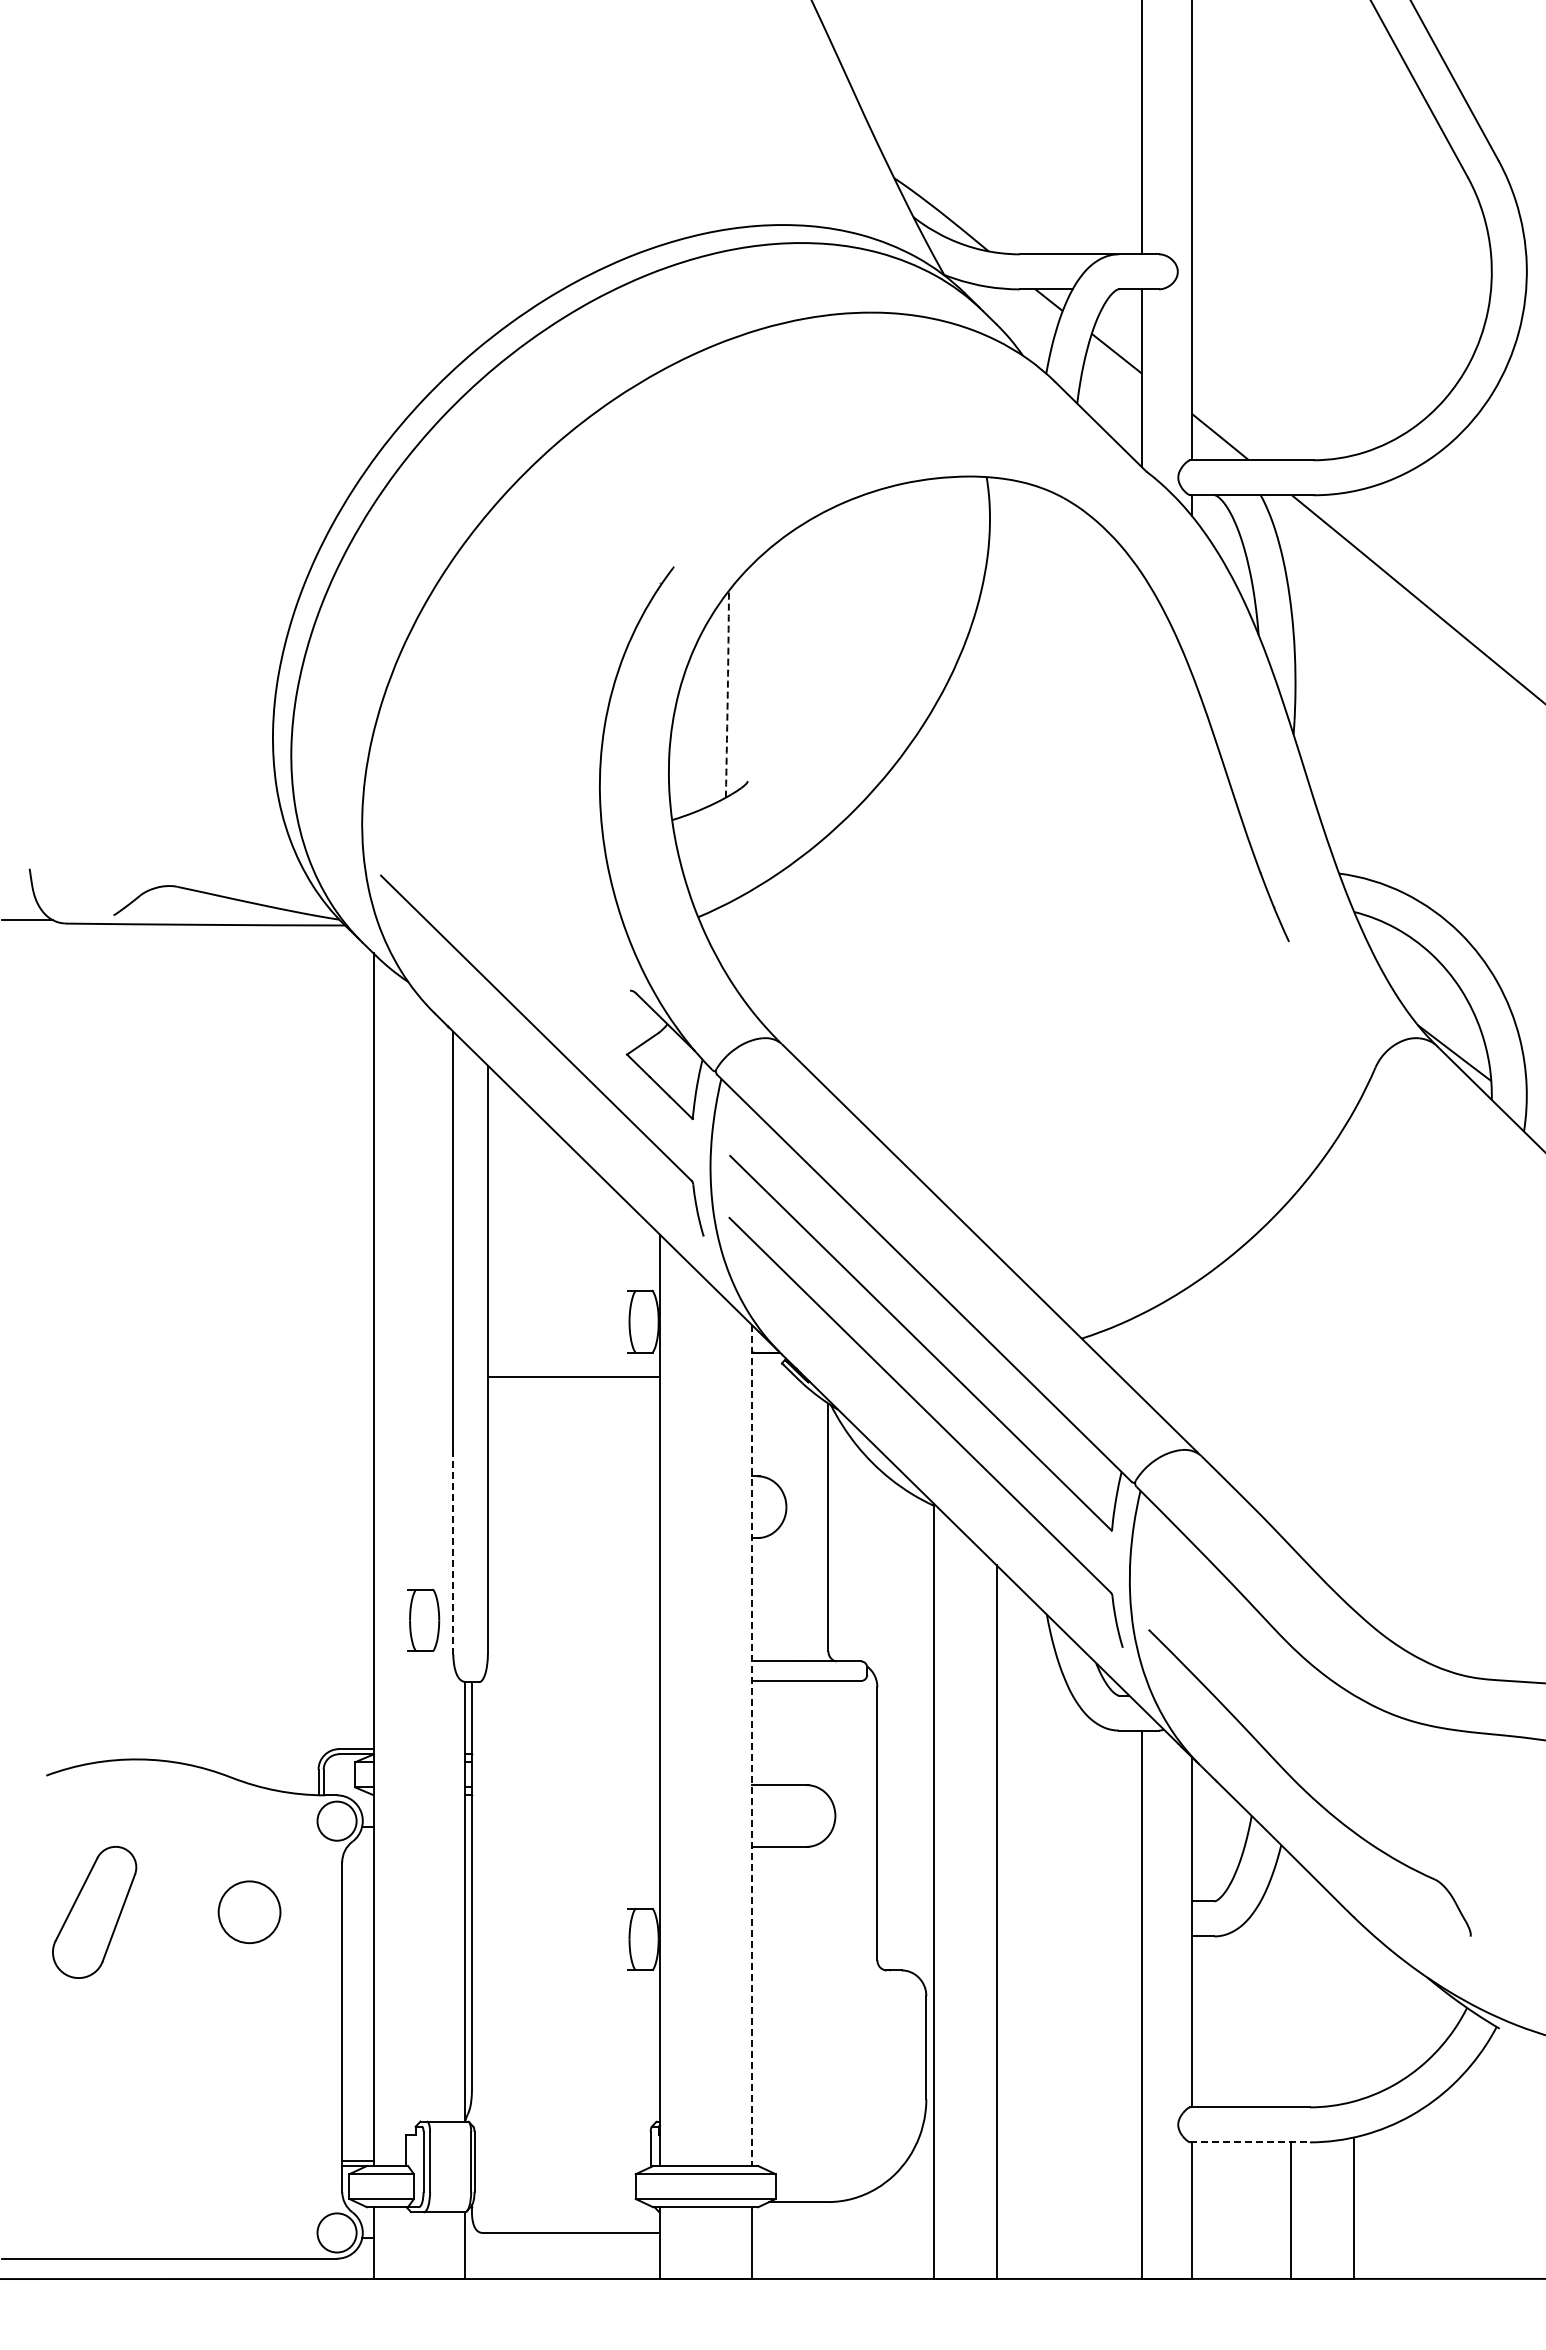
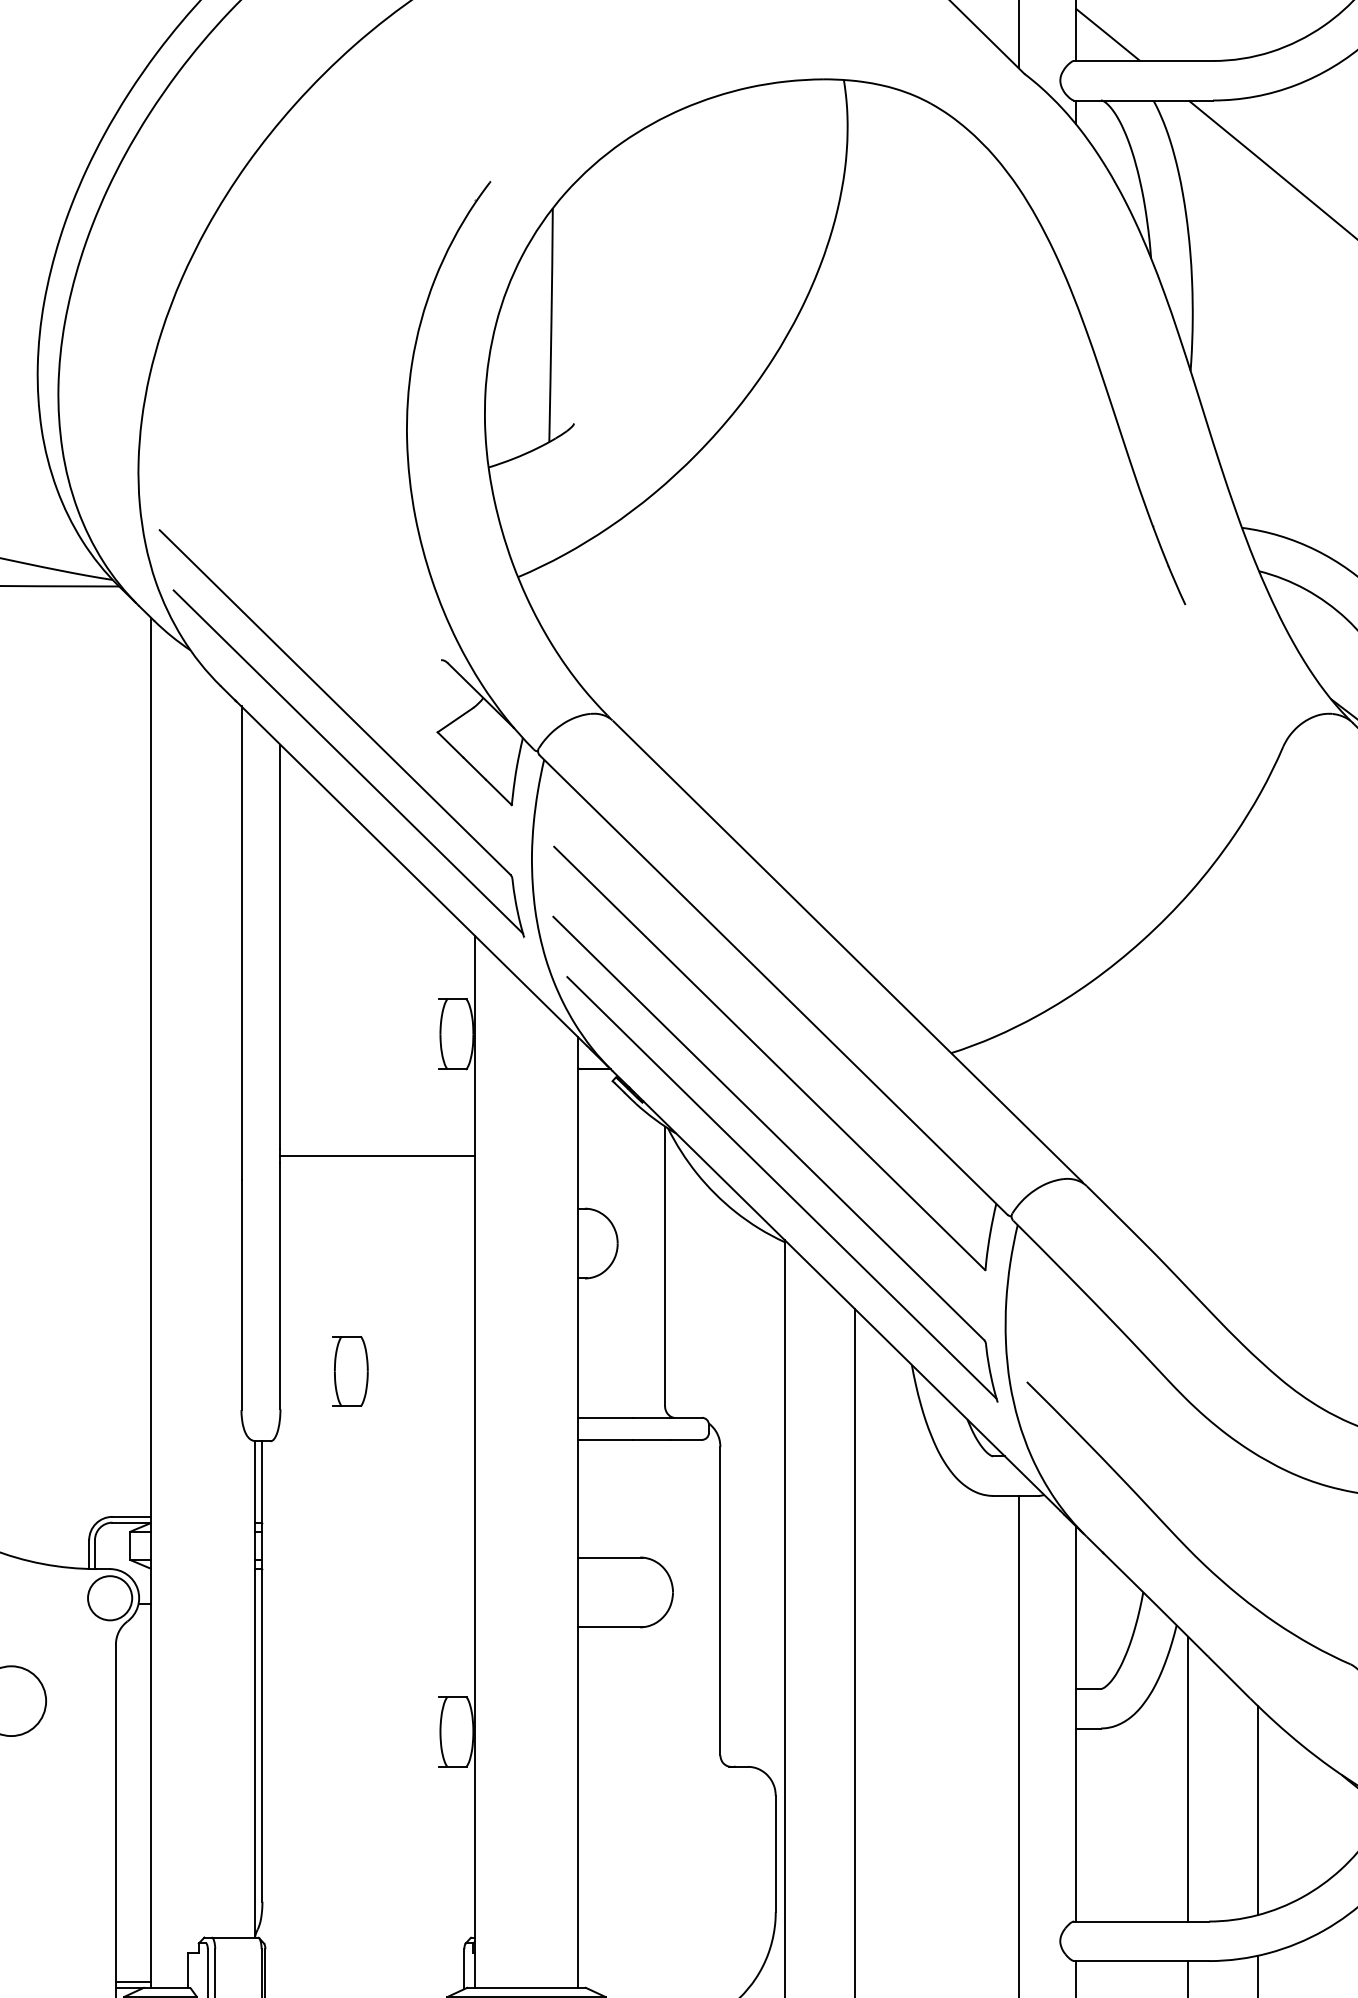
line: (727, 694) -> (551, 325), dashed -> solid
line: (547, 1080) -> (347, 761), added
line: (573, 1377) -> (377, 1156), moved
line: (931, 1457) -> (781, 1187), added
line: (453, 1552) -> (241, 1294), dashed -> solid
part: (423, 1620) -> (350, 1371), moved
line: (751, 1745) -> (578, 1512), dashed -> solid
line: (1291, 1981) -> (1188, 1779), added
line: (1353, 2008) -> (1258, 1809), added
line: (1250, 2142) -> (1141, 1961), dashed -> solid

